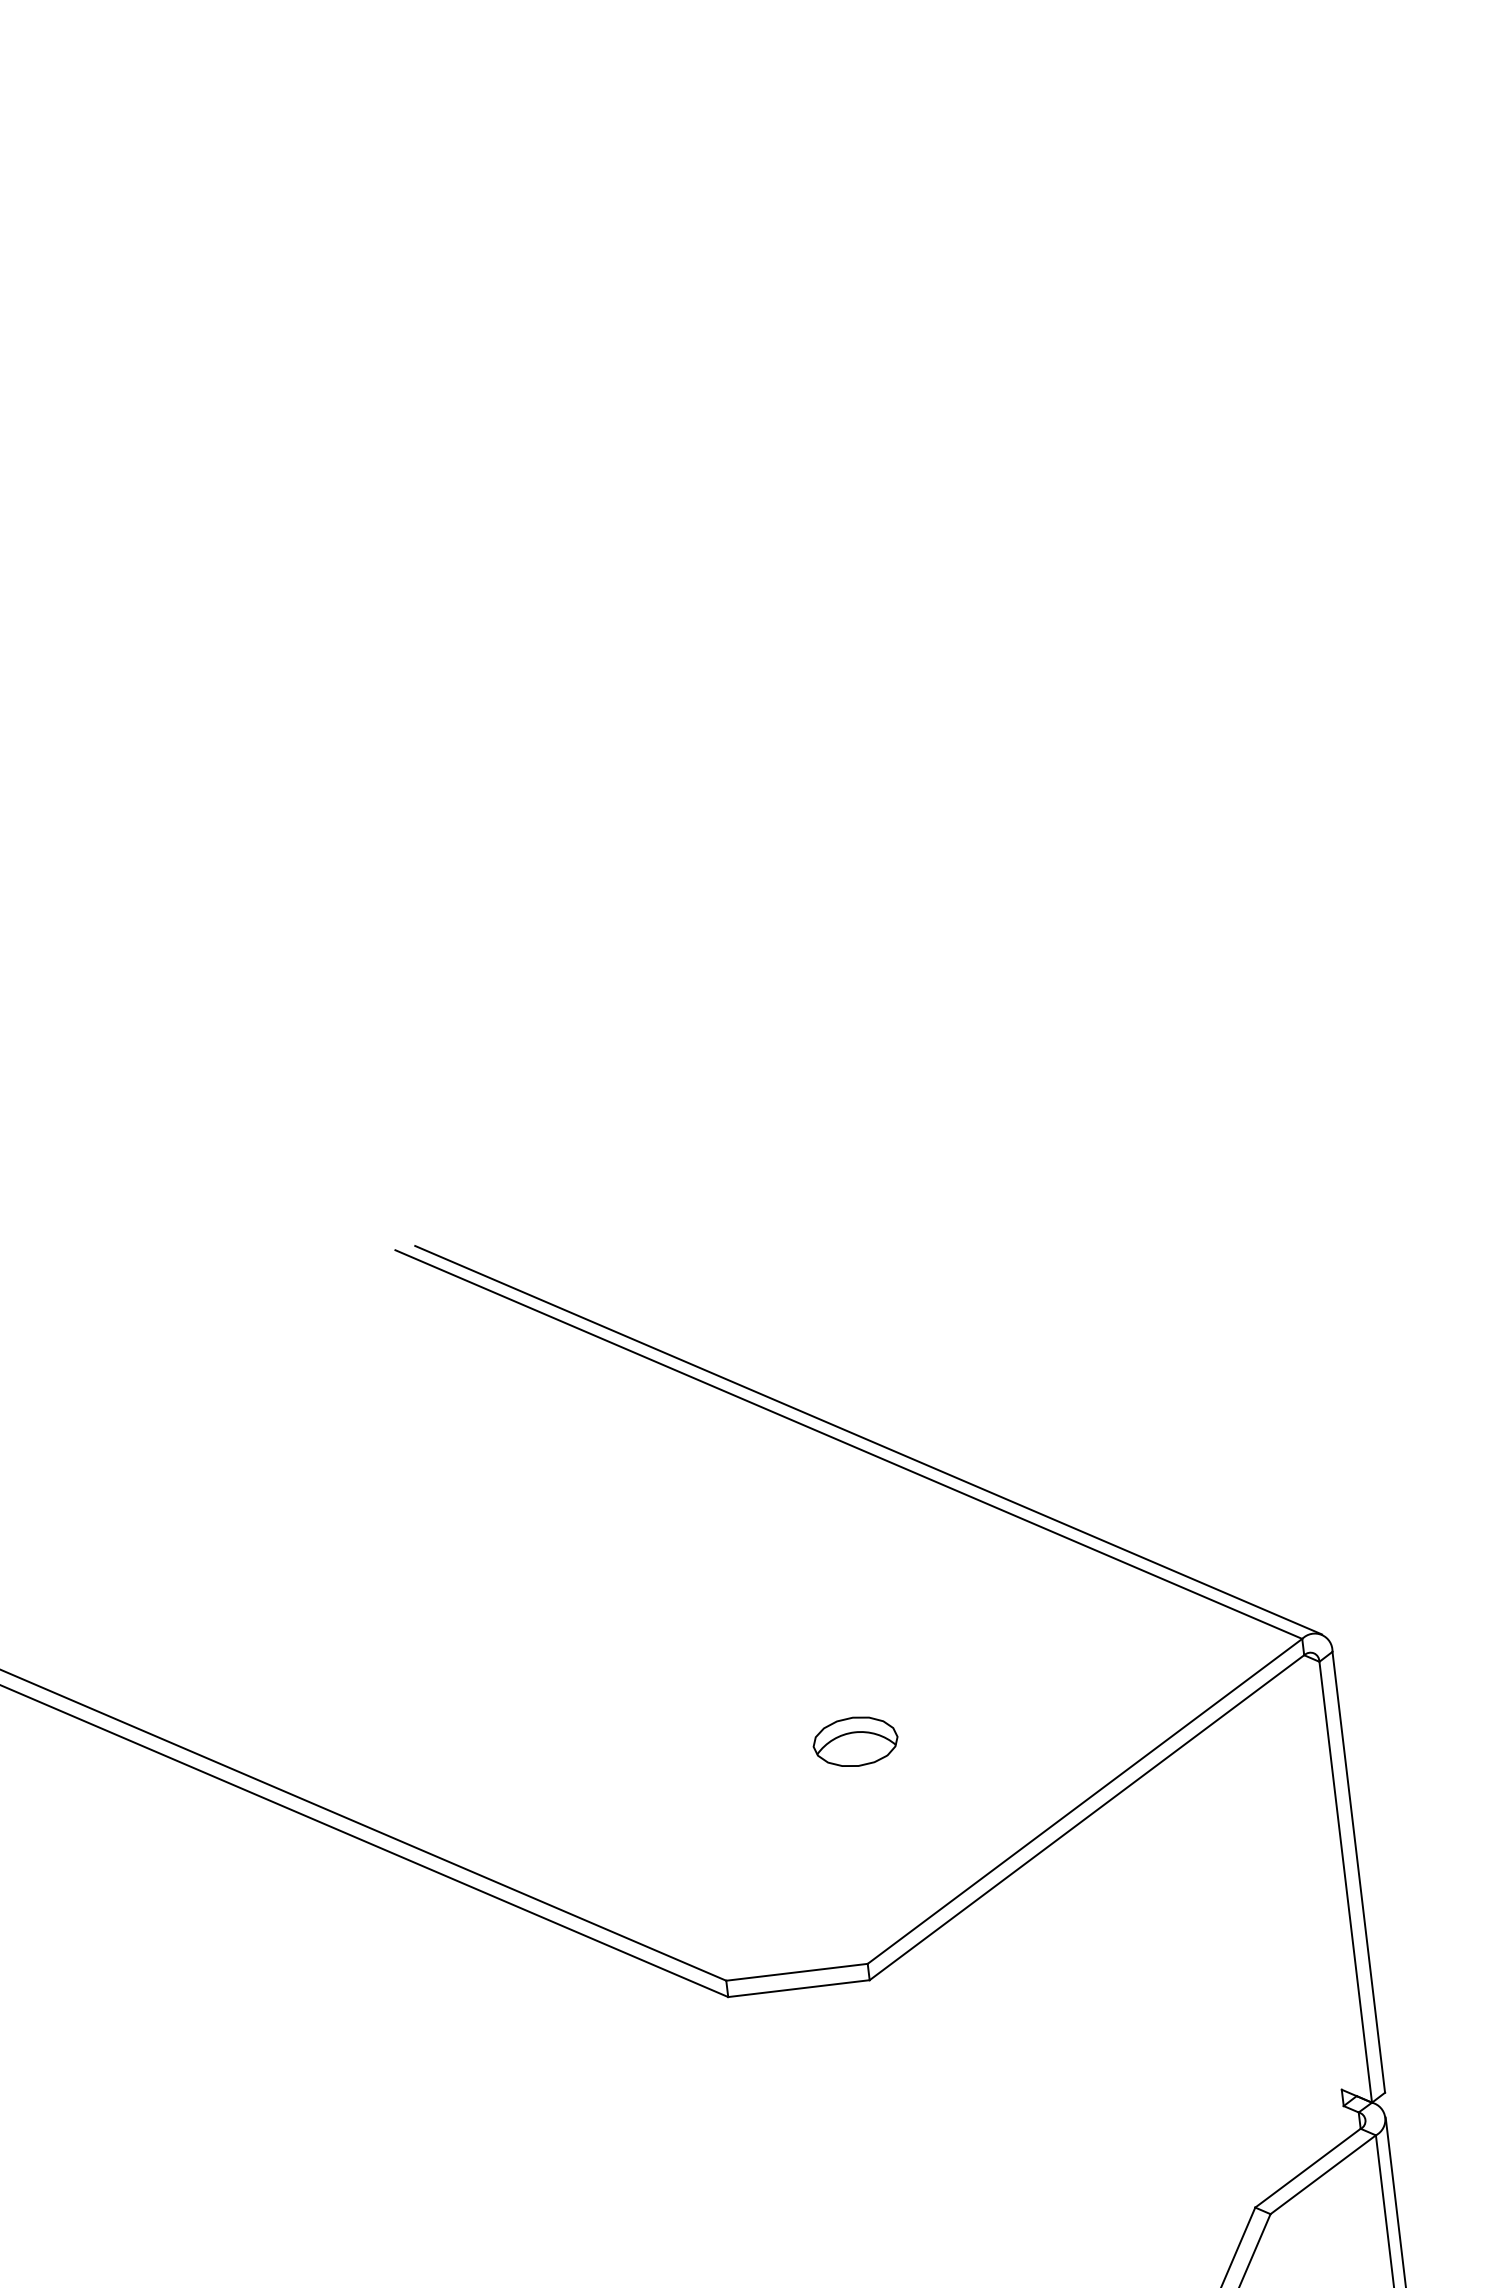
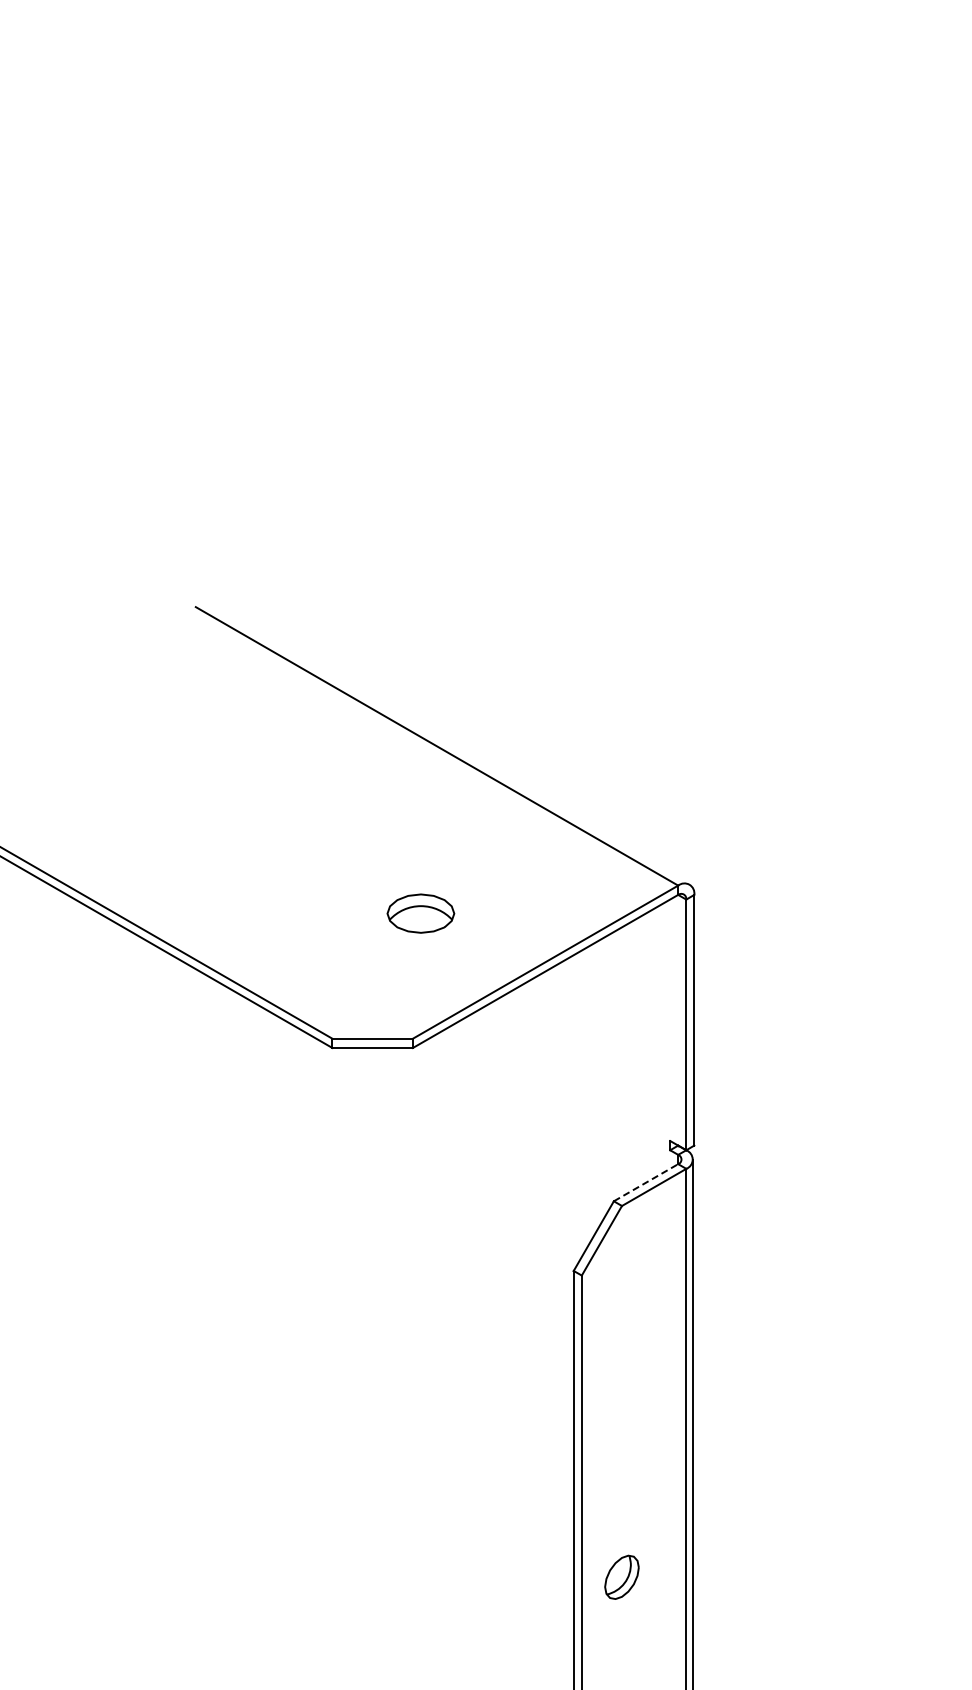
line: (868, 1440) -> (448, 745), removed
part: (854, 1740) -> (420, 912), size x1.4
line: (1308, 2167) -> (646, 1182), solid -> dashed

